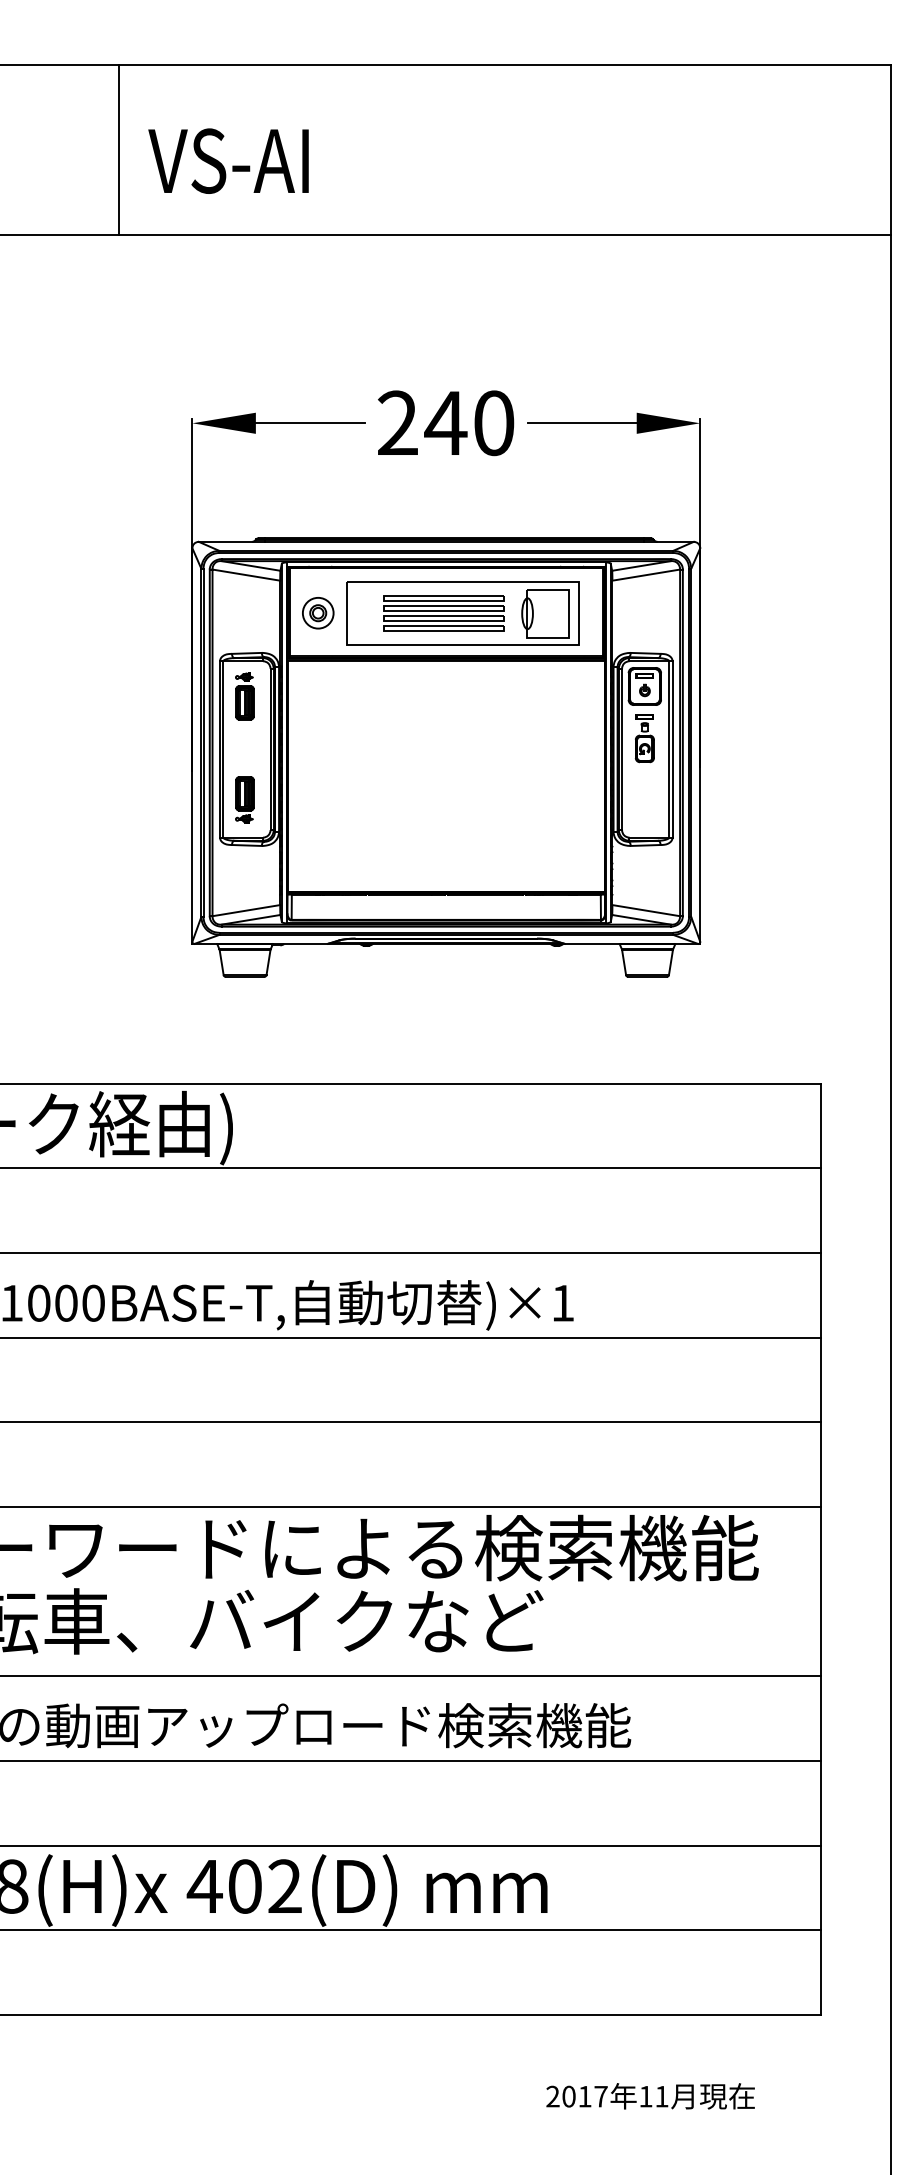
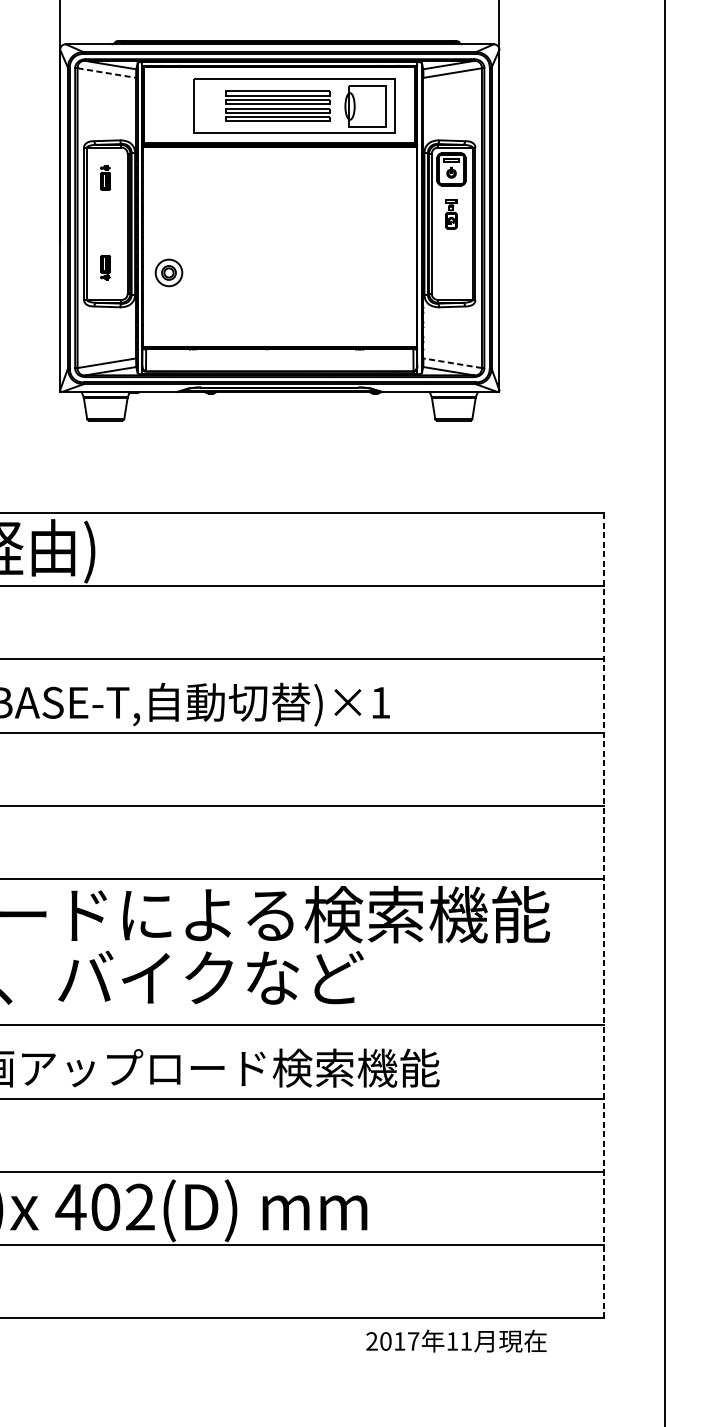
line: (246, 575) -> (106, 73), solid -> dashed
part: (318, 613) -> (169, 273), moved
part: (244, 696) -> (105, 178), size x0.6
part: (644, 738) -> (451, 214), size x0.7
part: (244, 799) -> (105, 267), size x0.6
line: (645, 910) -> (452, 363), solid -> dashed
line: (820, 1548) -> (603, 914), solid -> dashed
text: (650, 2096) -> (456, 1341), moved

